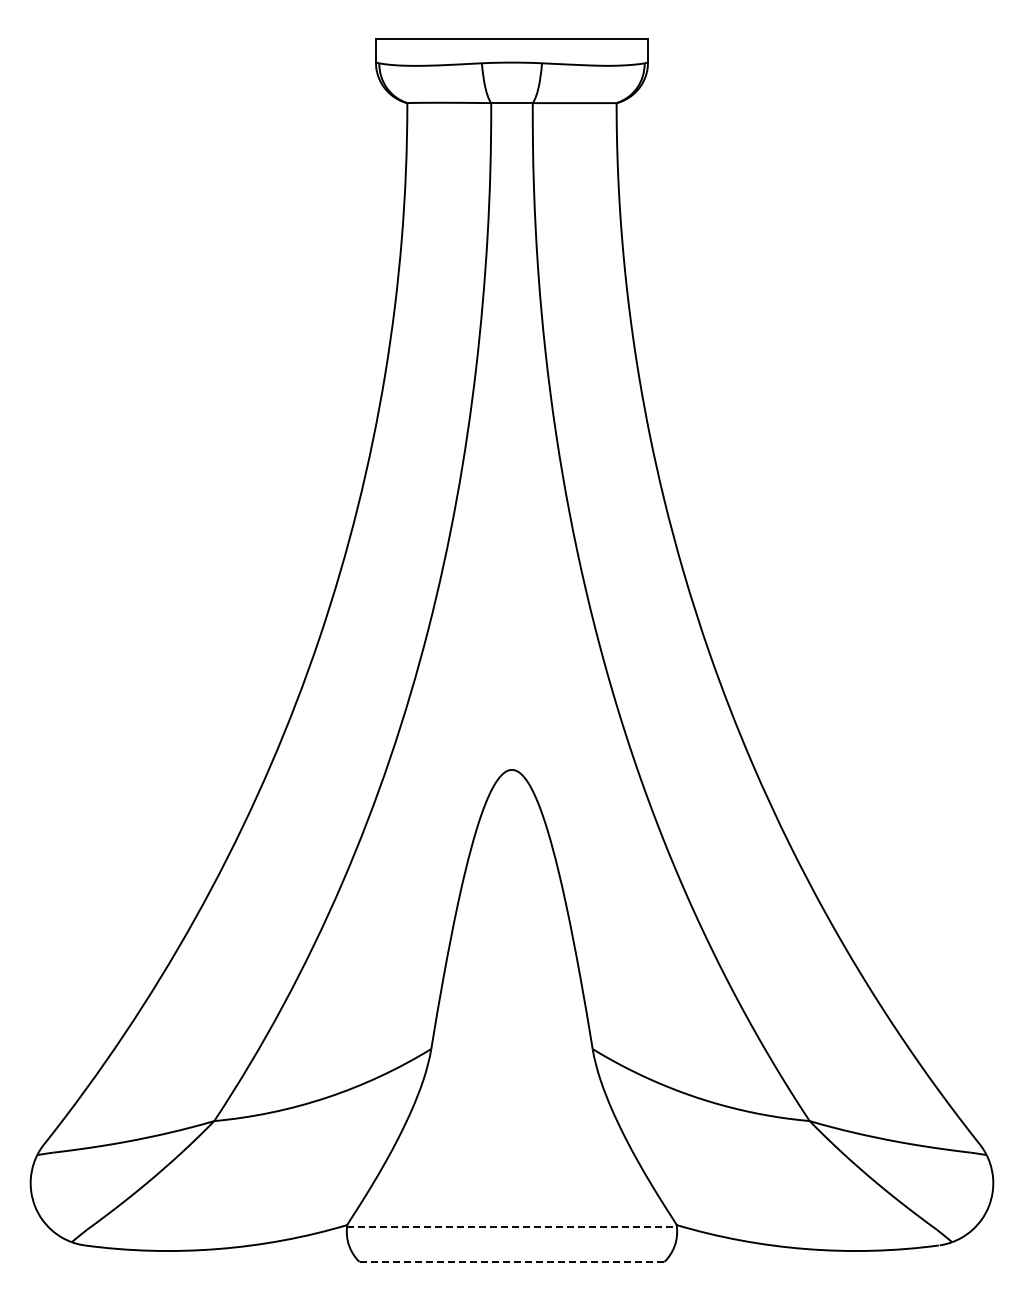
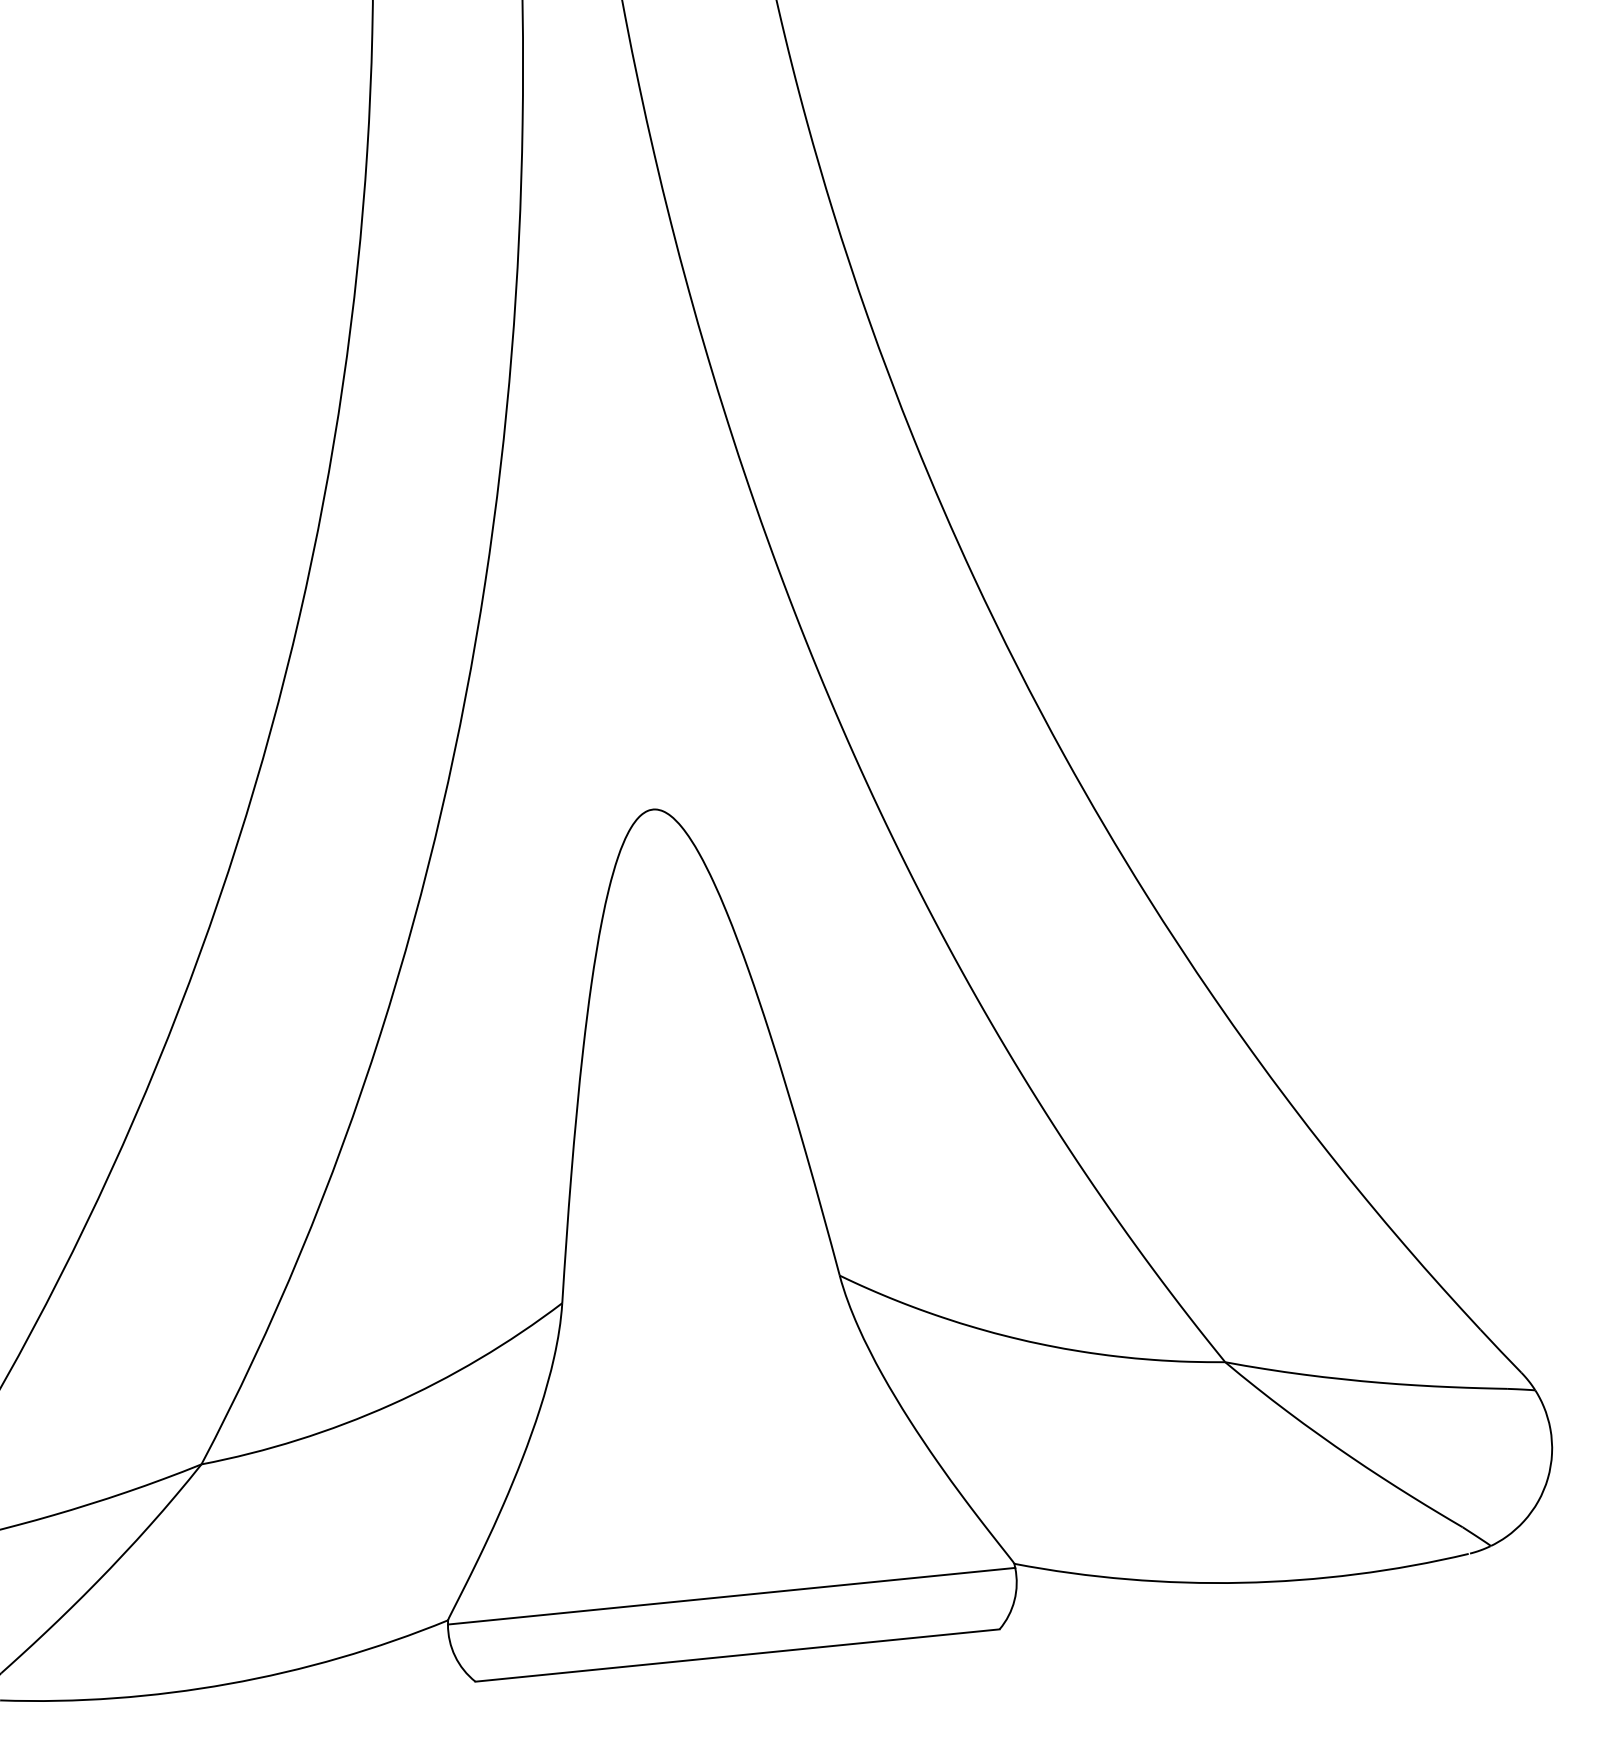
line: (511, 1227) -> (730, 1596), dashed -> solid
line: (511, 1261) -> (736, 1654), dashed -> solid

